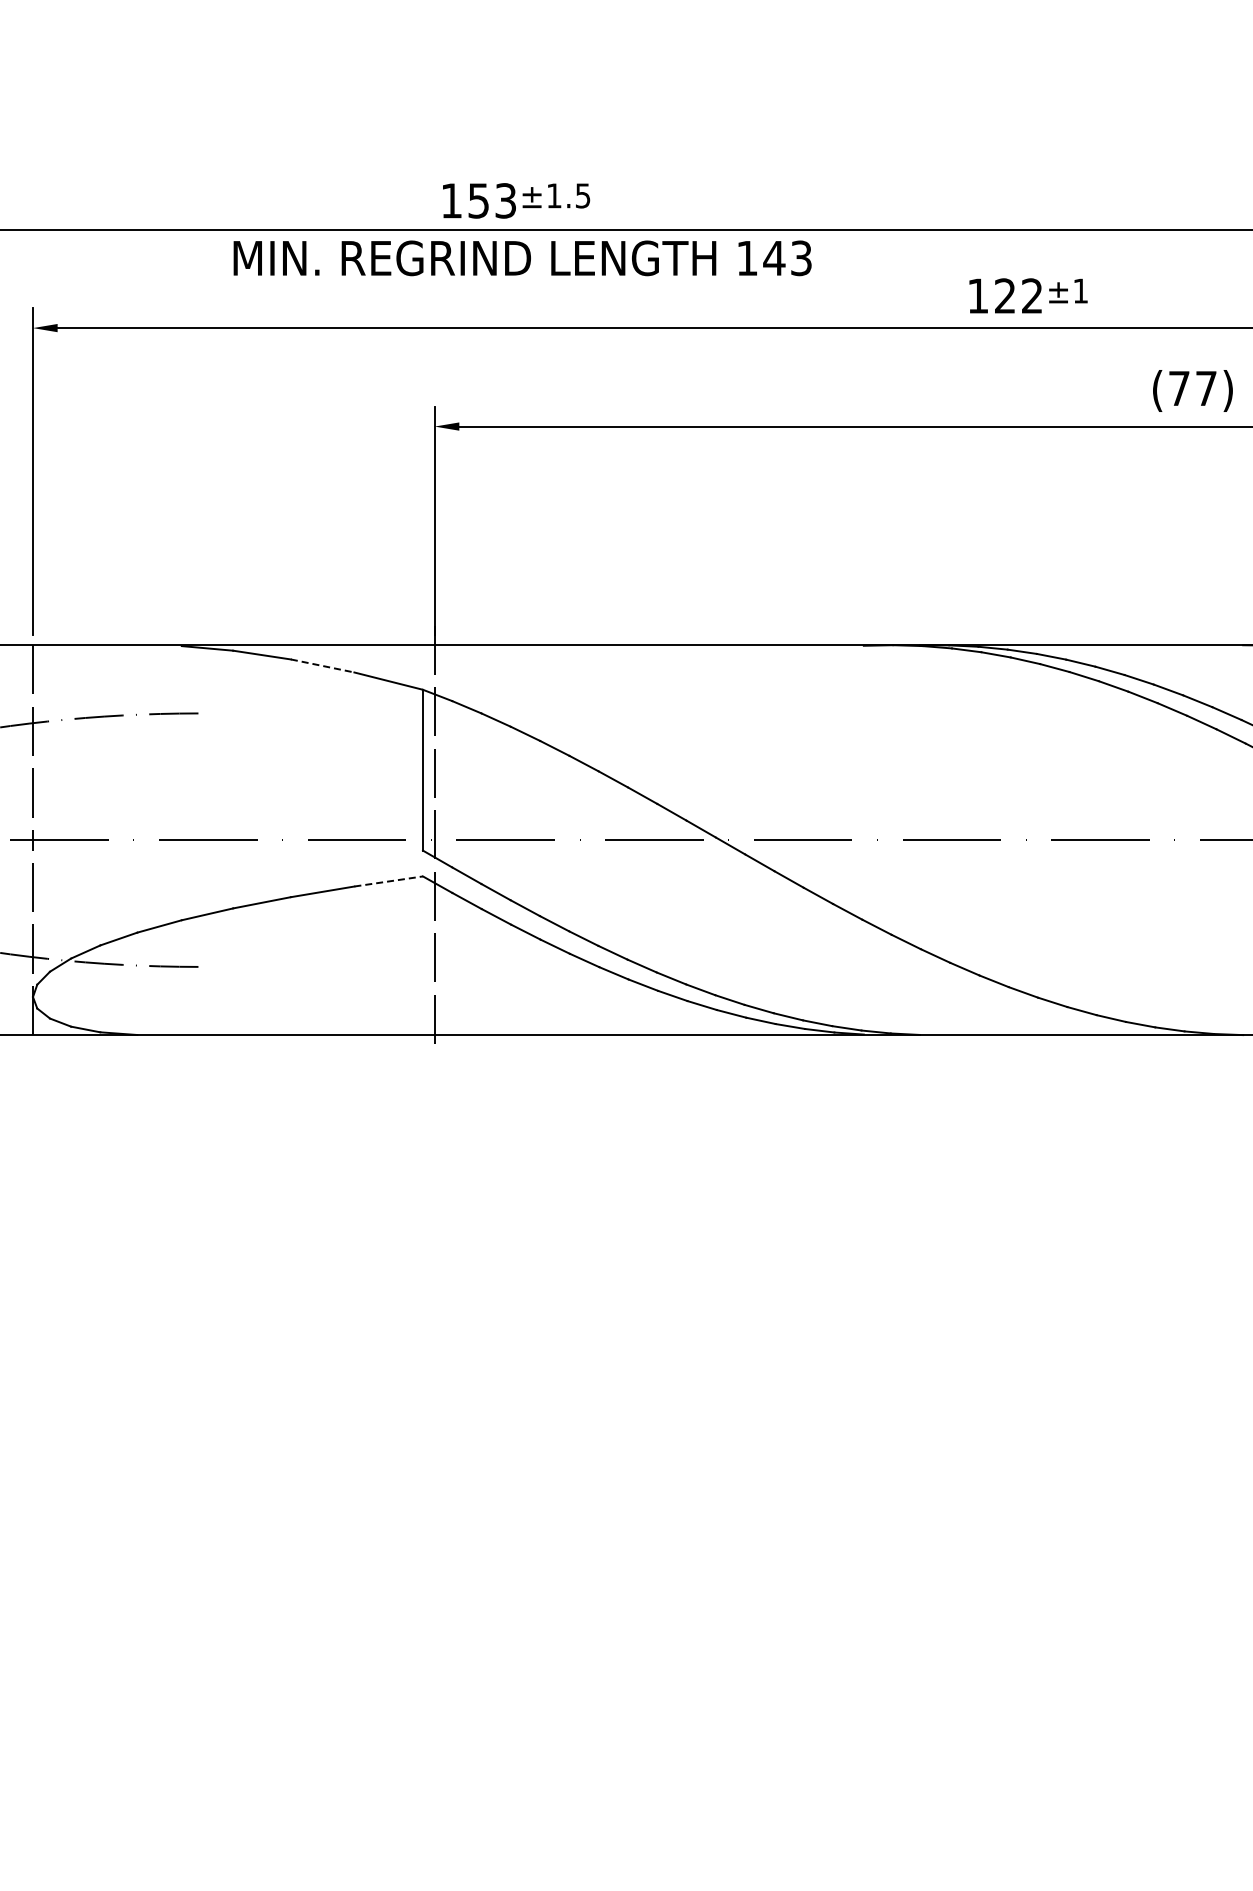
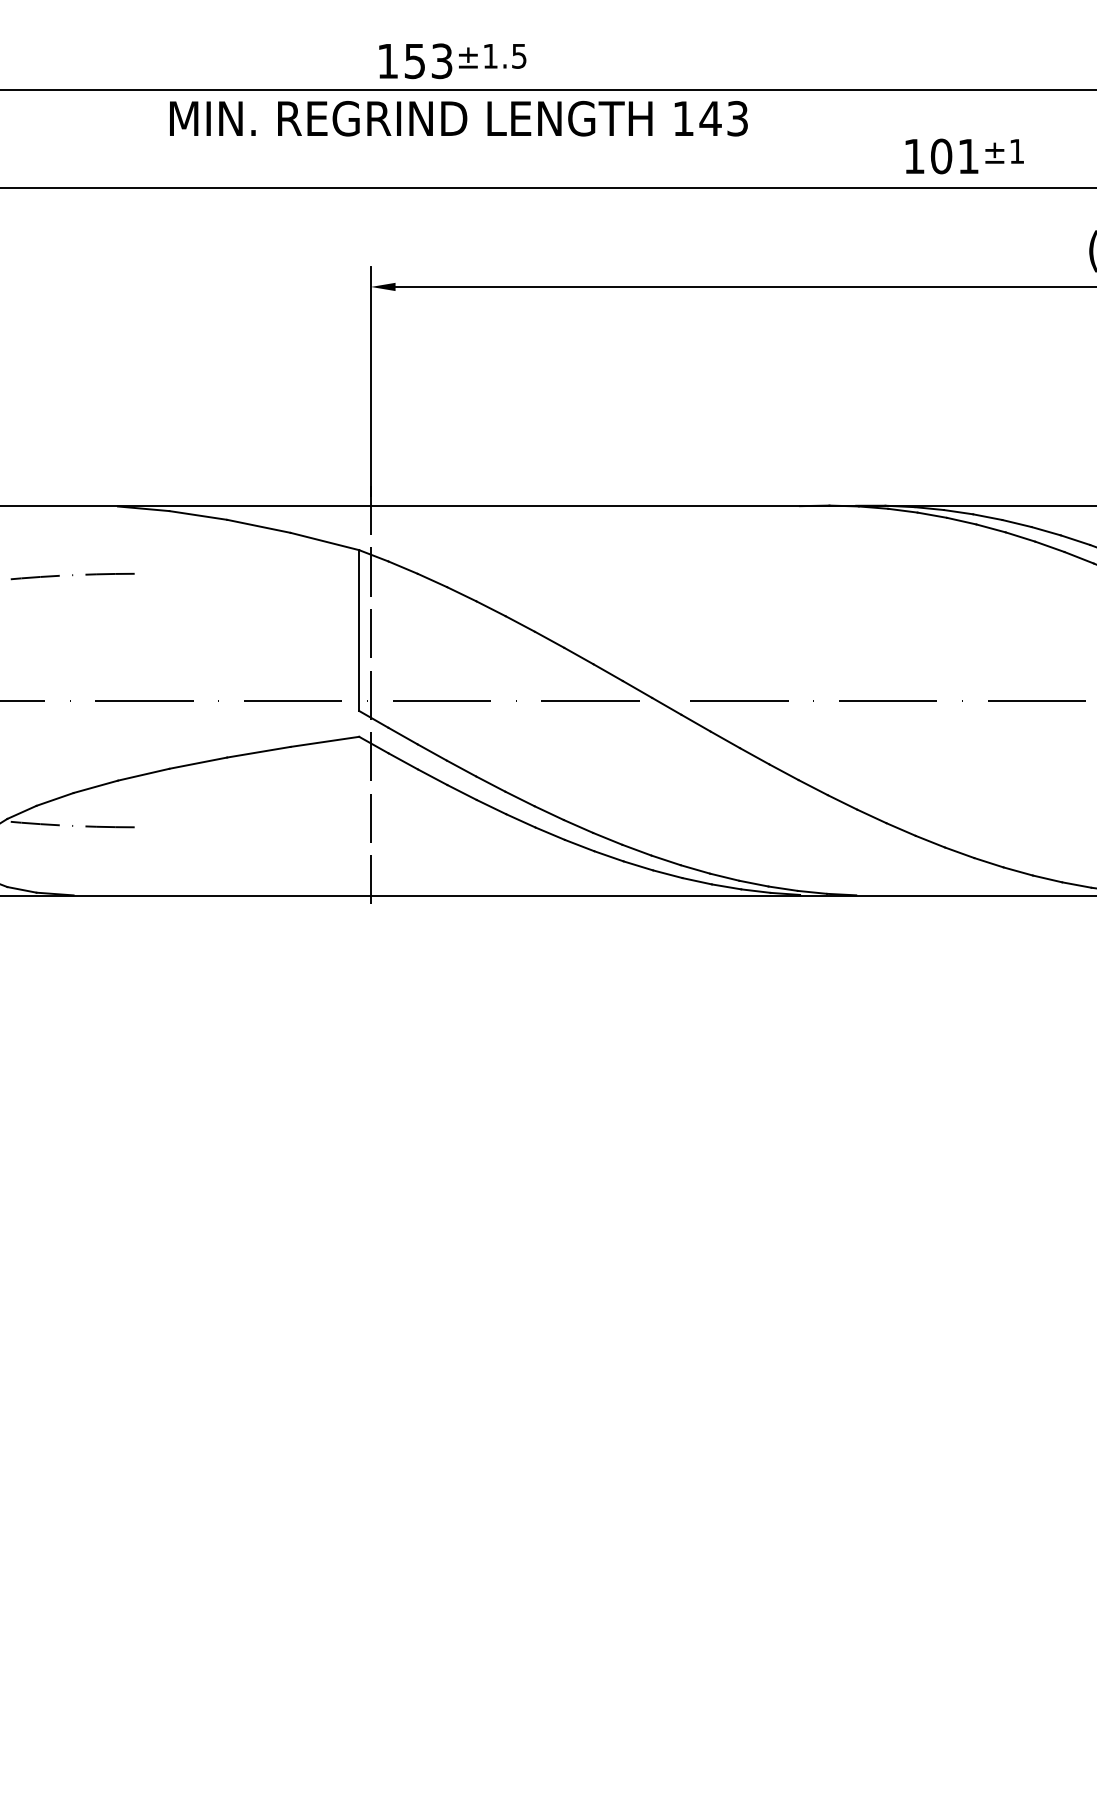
text: (1017, 295) -> (953, 155), 122 -> 101
line: (323, 666) -> (259, 526), dashed -> solid
line: (388, 881) -> (324, 741), dashed -> solid

